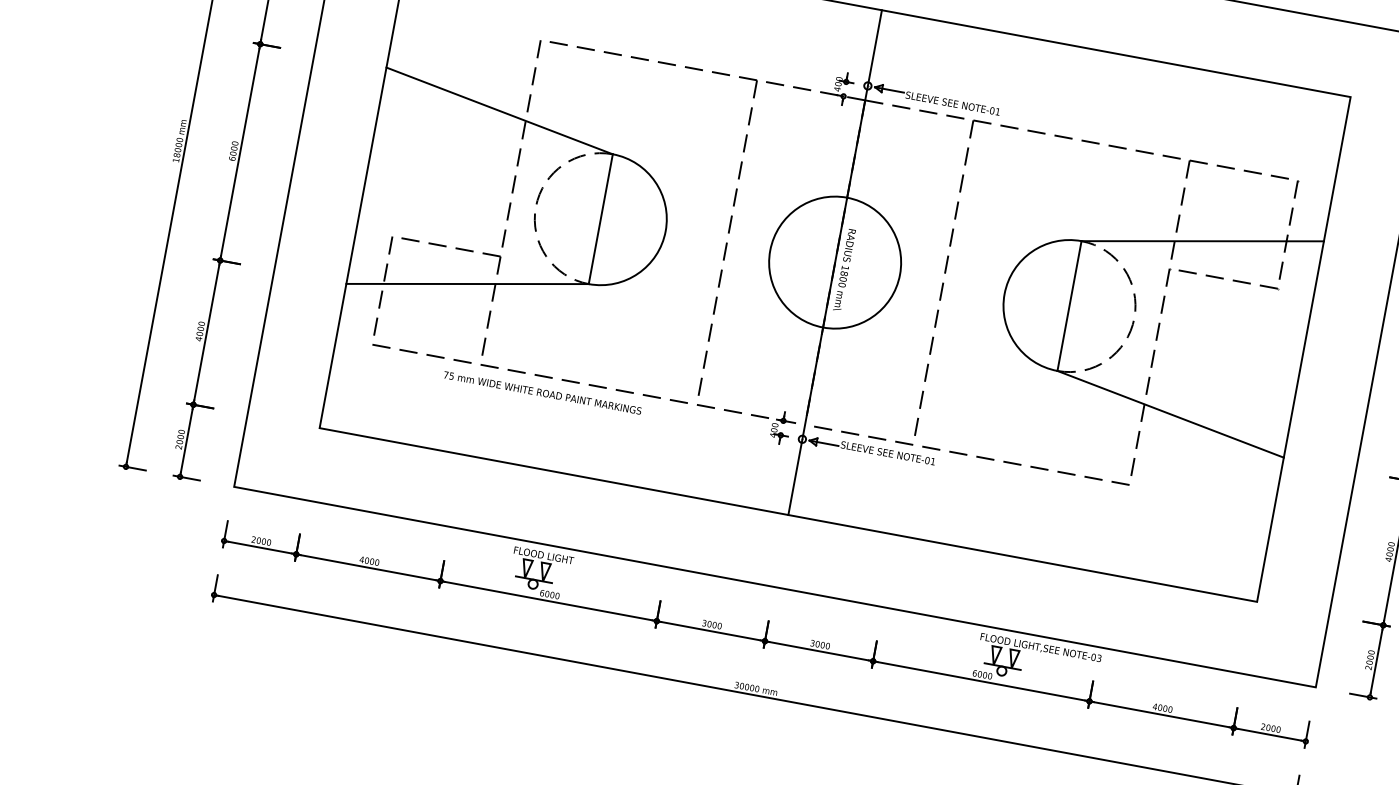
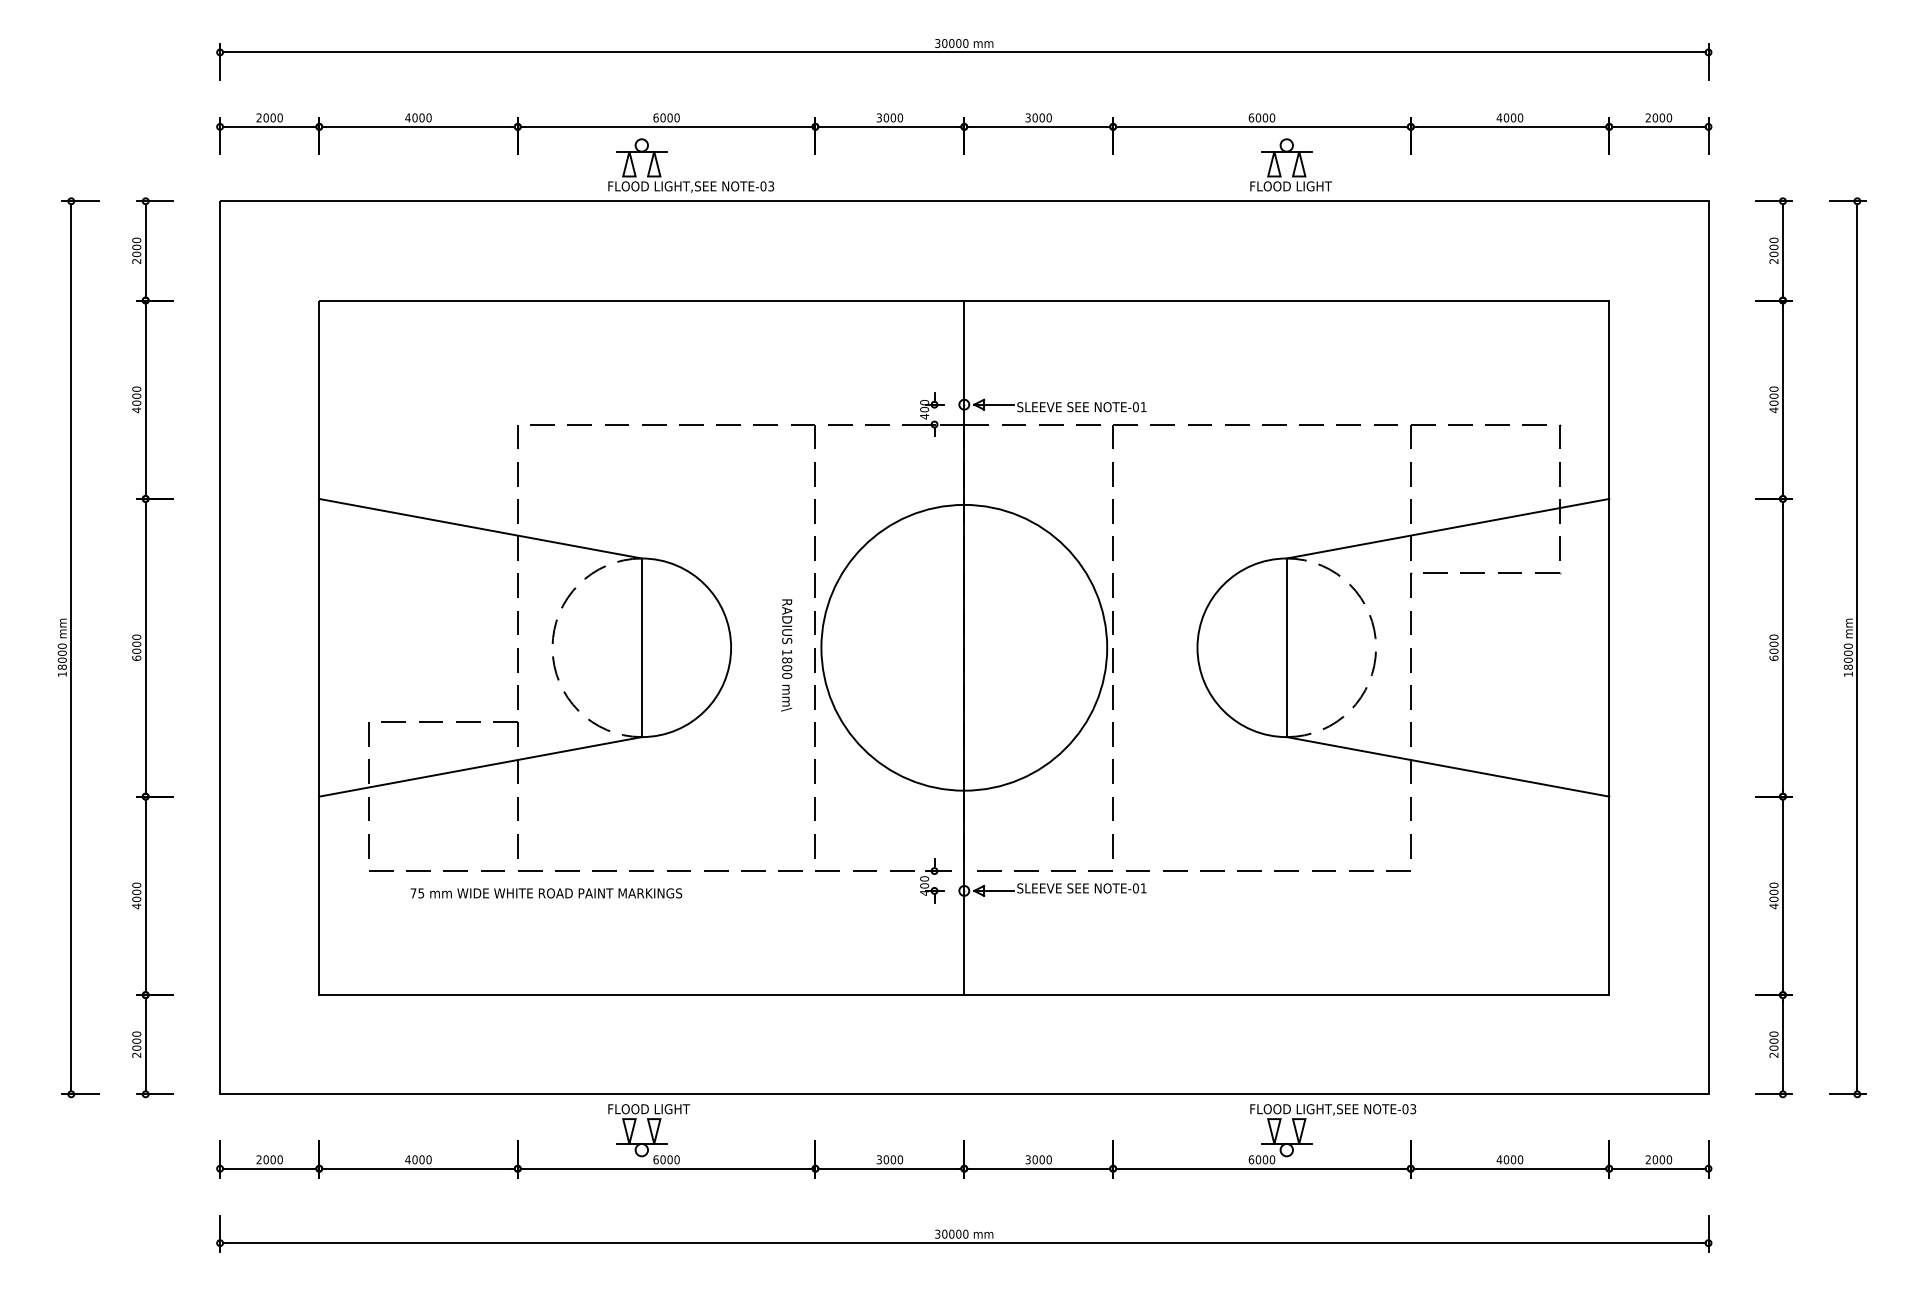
circle: (835, 262) -> (964, 647), size x1.6
text: (844, 270) -> (786, 655), moved
text: (542, 393) -> (546, 893), moved

